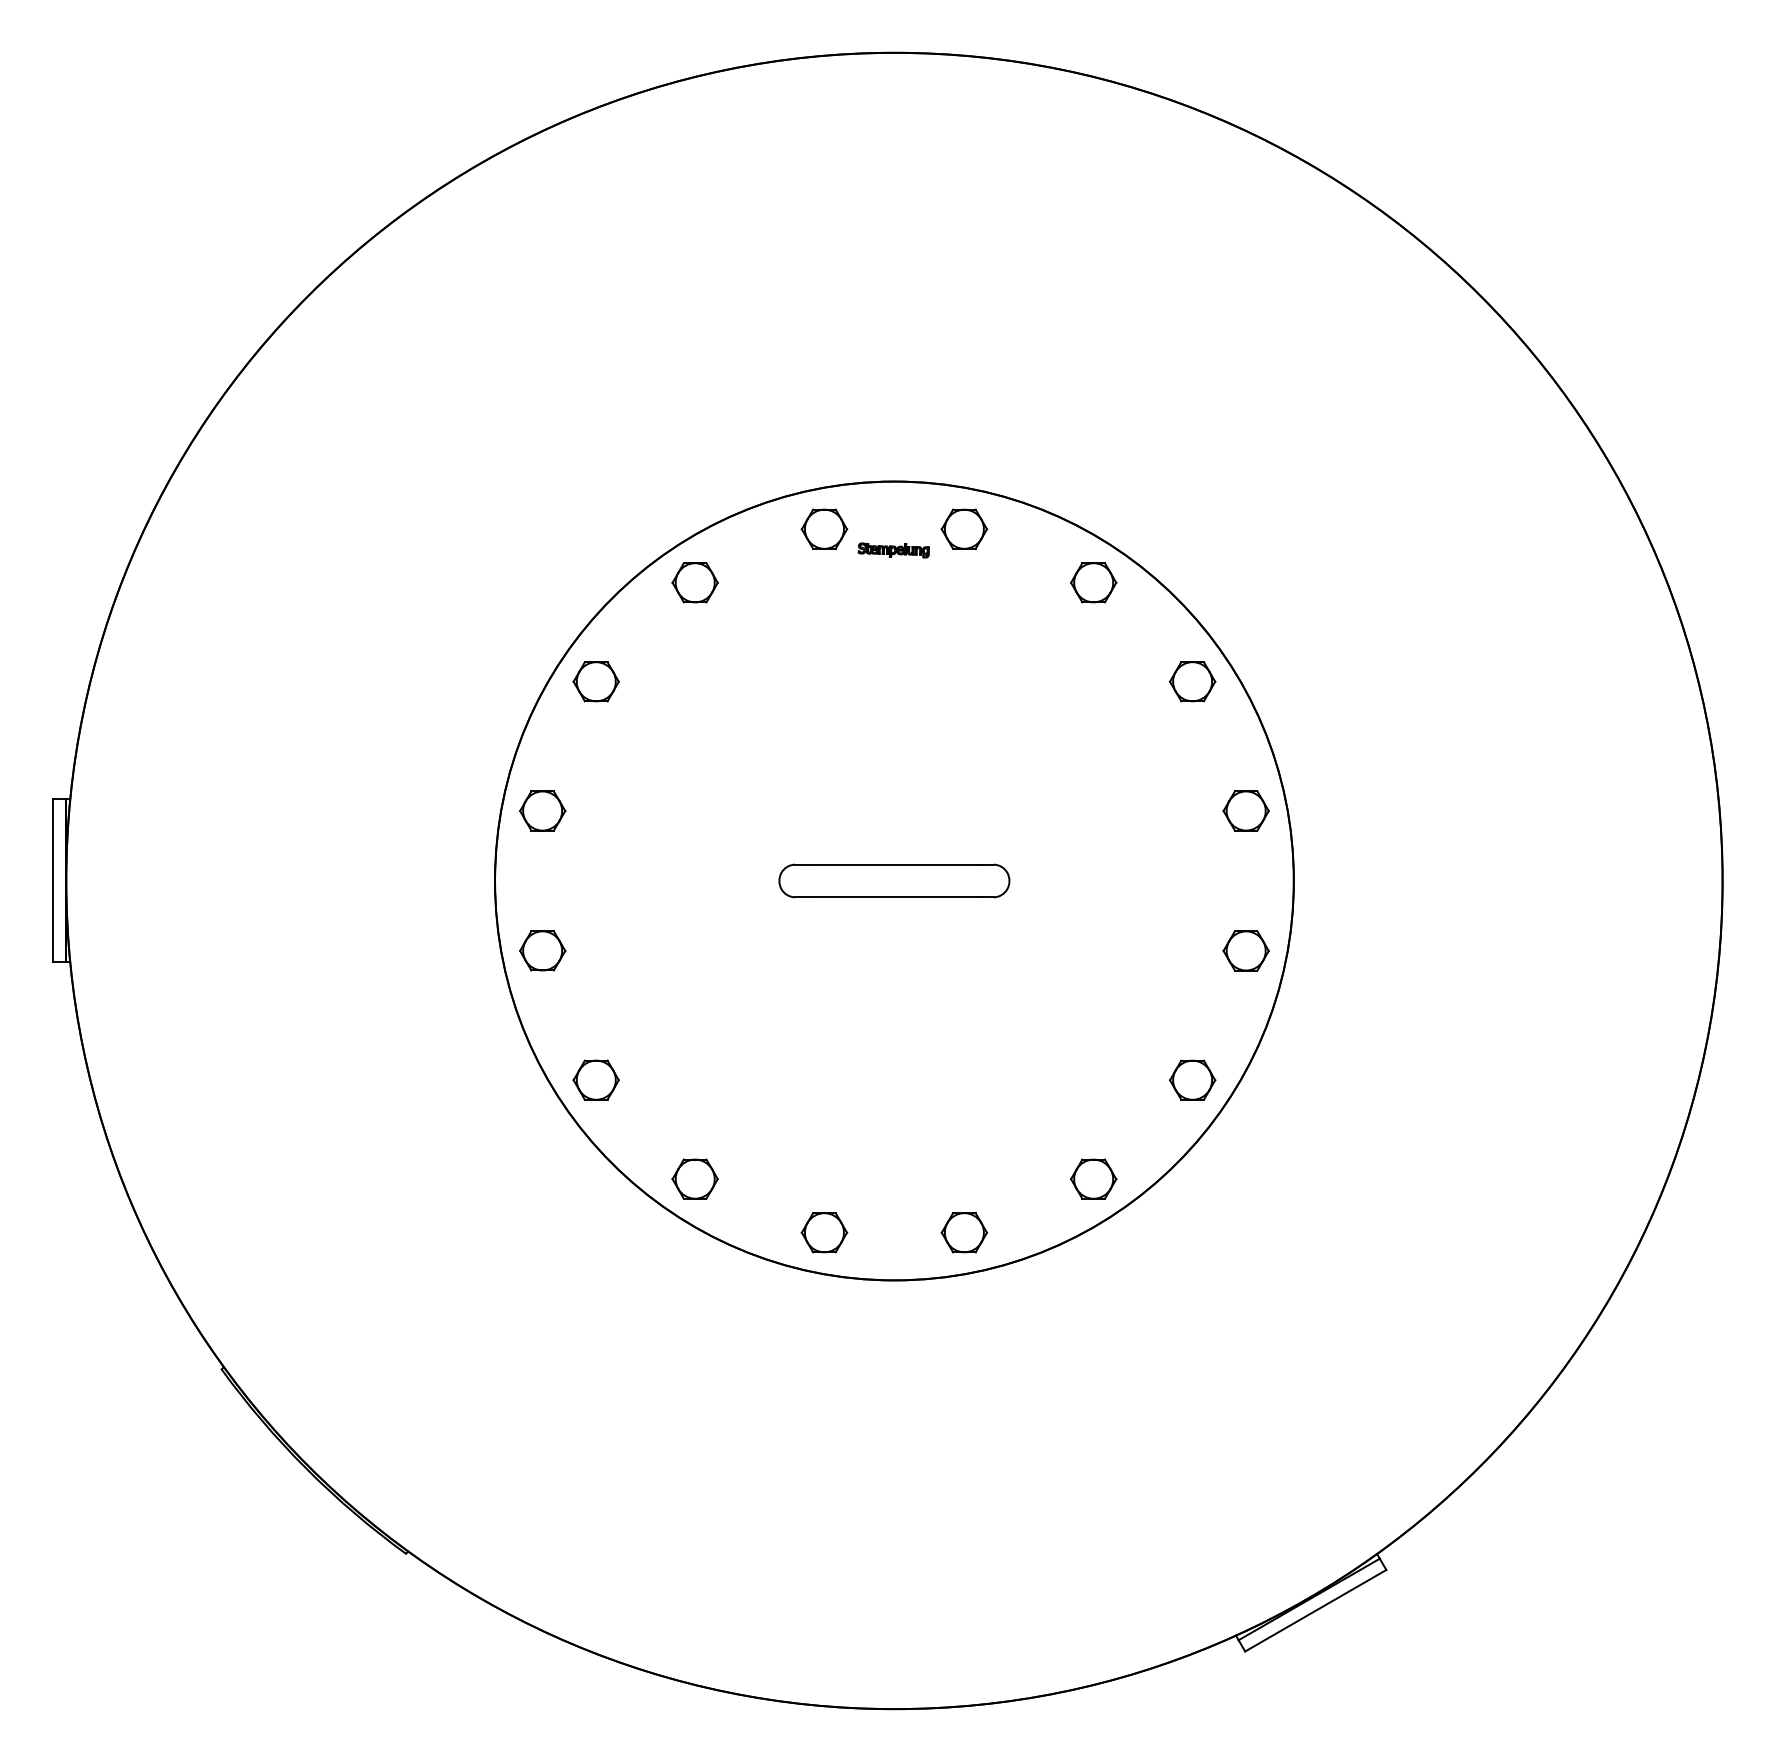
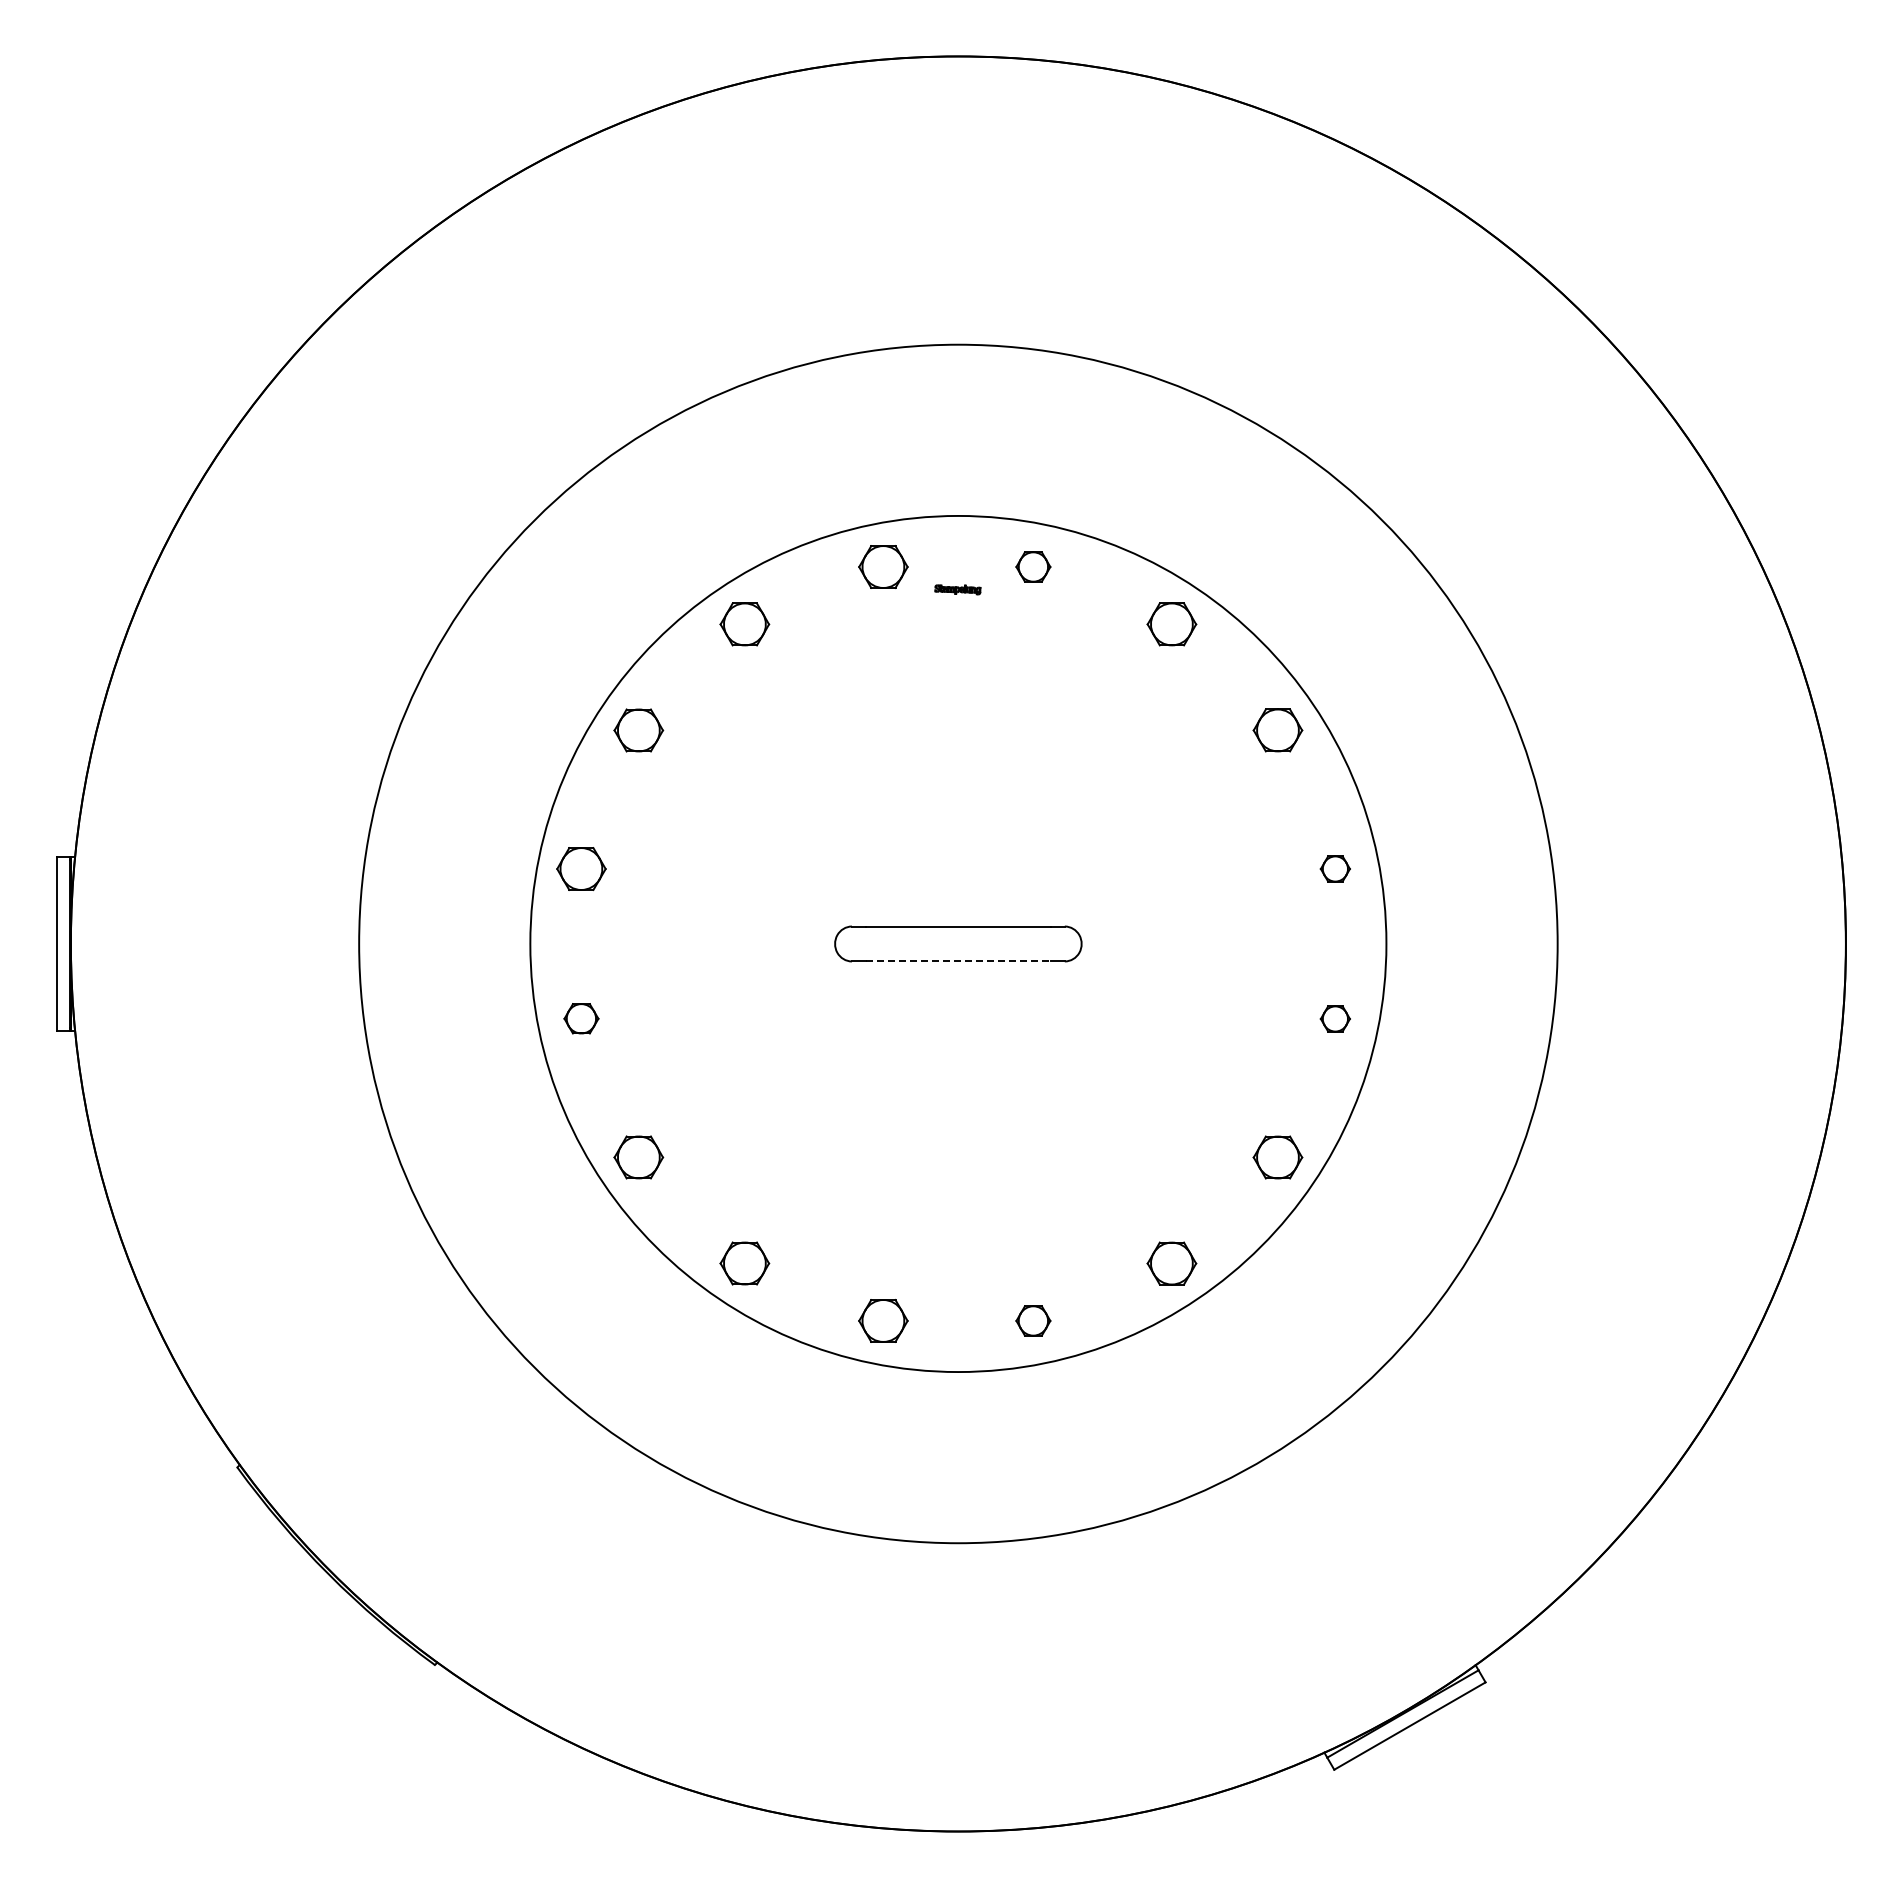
part: (964, 528) -> (1033, 566), size x0.7
part: (893, 550) -> (957, 589), size x0.6
part: (1246, 810) -> (1335, 868), size x0.6
circle: (894, 880) -> (958, 943), size x1.4
line: (894, 897) -> (958, 961), solid -> dashed
part: (542, 950) -> (581, 1018), size x0.7
part: (1246, 950) -> (1335, 1018), size x0.6
part: (964, 1232) -> (1033, 1320), size x0.7

